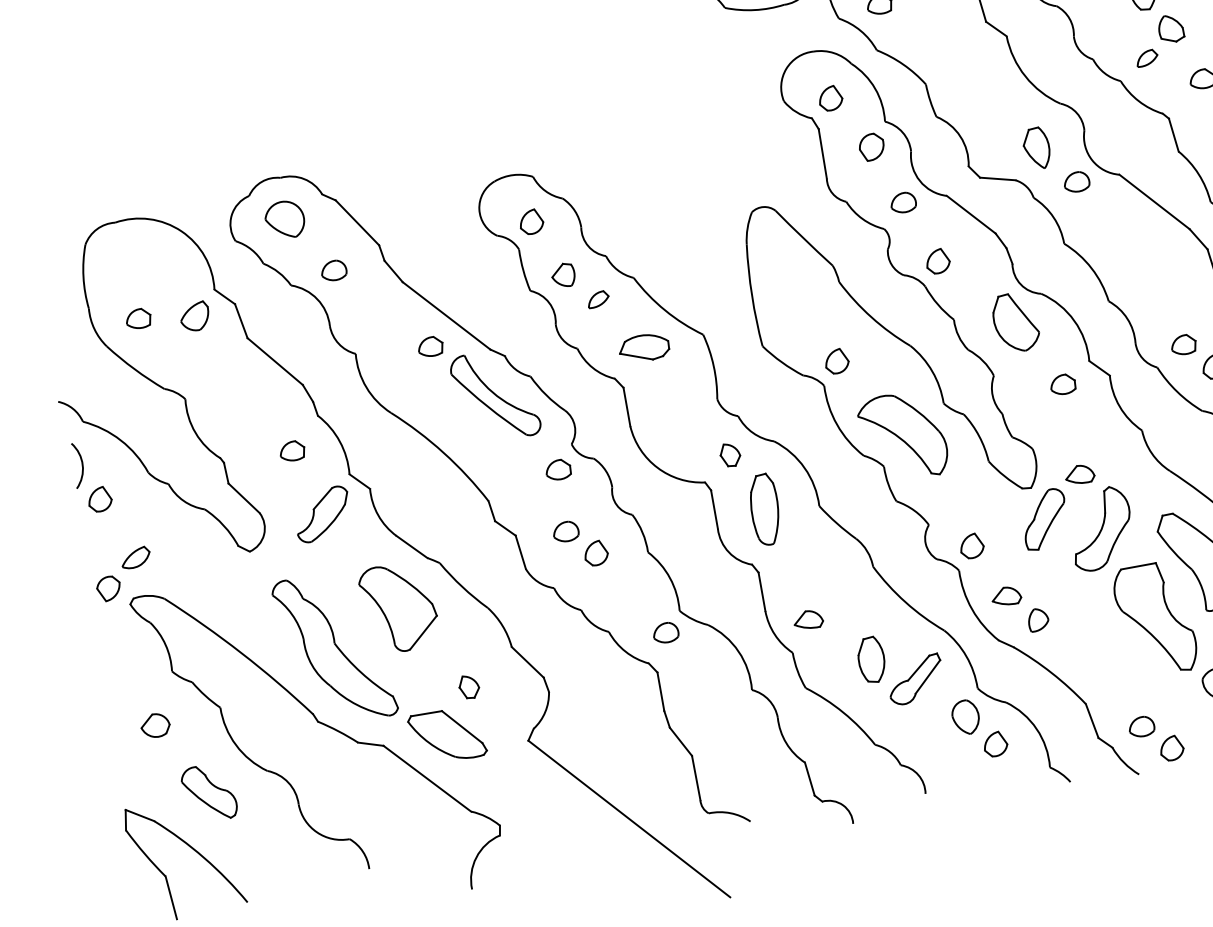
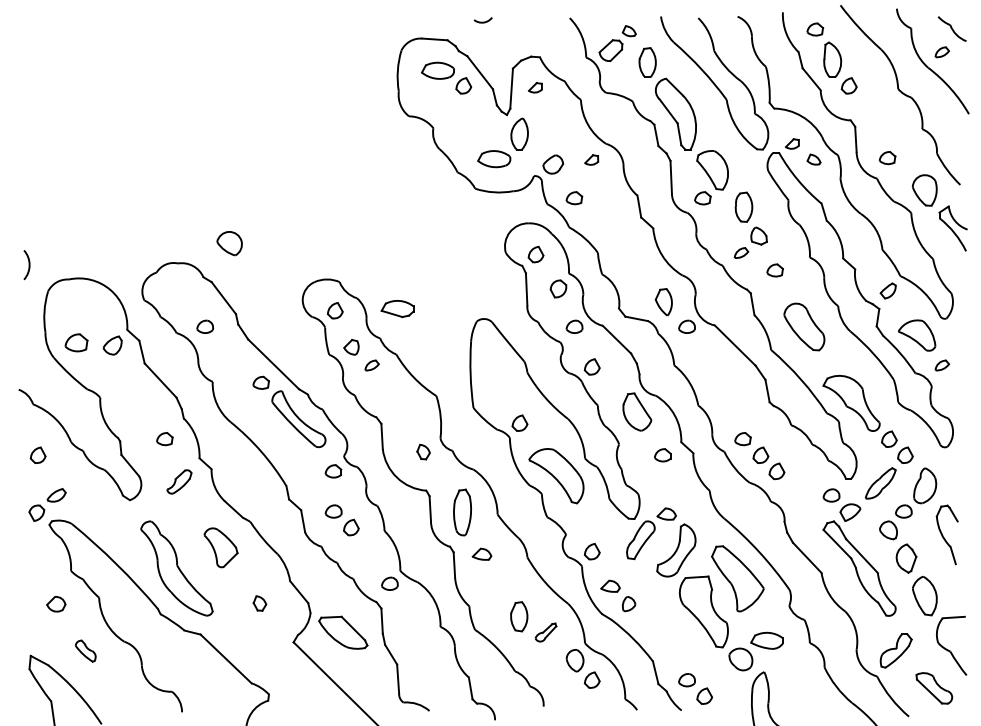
part: (284, 219) -> (229, 243), moved
part: (138, 318) -> (76, 342), size x1.4
part: (644, 348) -> (397, 309), moved
part: (730, 454) -> (423, 451), moved
arc: (81, 465) -> (28, 265), moved
part: (322, 513) -> (179, 481), size x0.7
part: (398, 607) -> (220, 547), size x0.7
part: (807, 618) -> (481, 553), moved
part: (914, 679) -> (545, 632), size x0.6
part: (447, 734) -> (343, 632), moved
part: (209, 791) -> (85, 650), size x0.6

